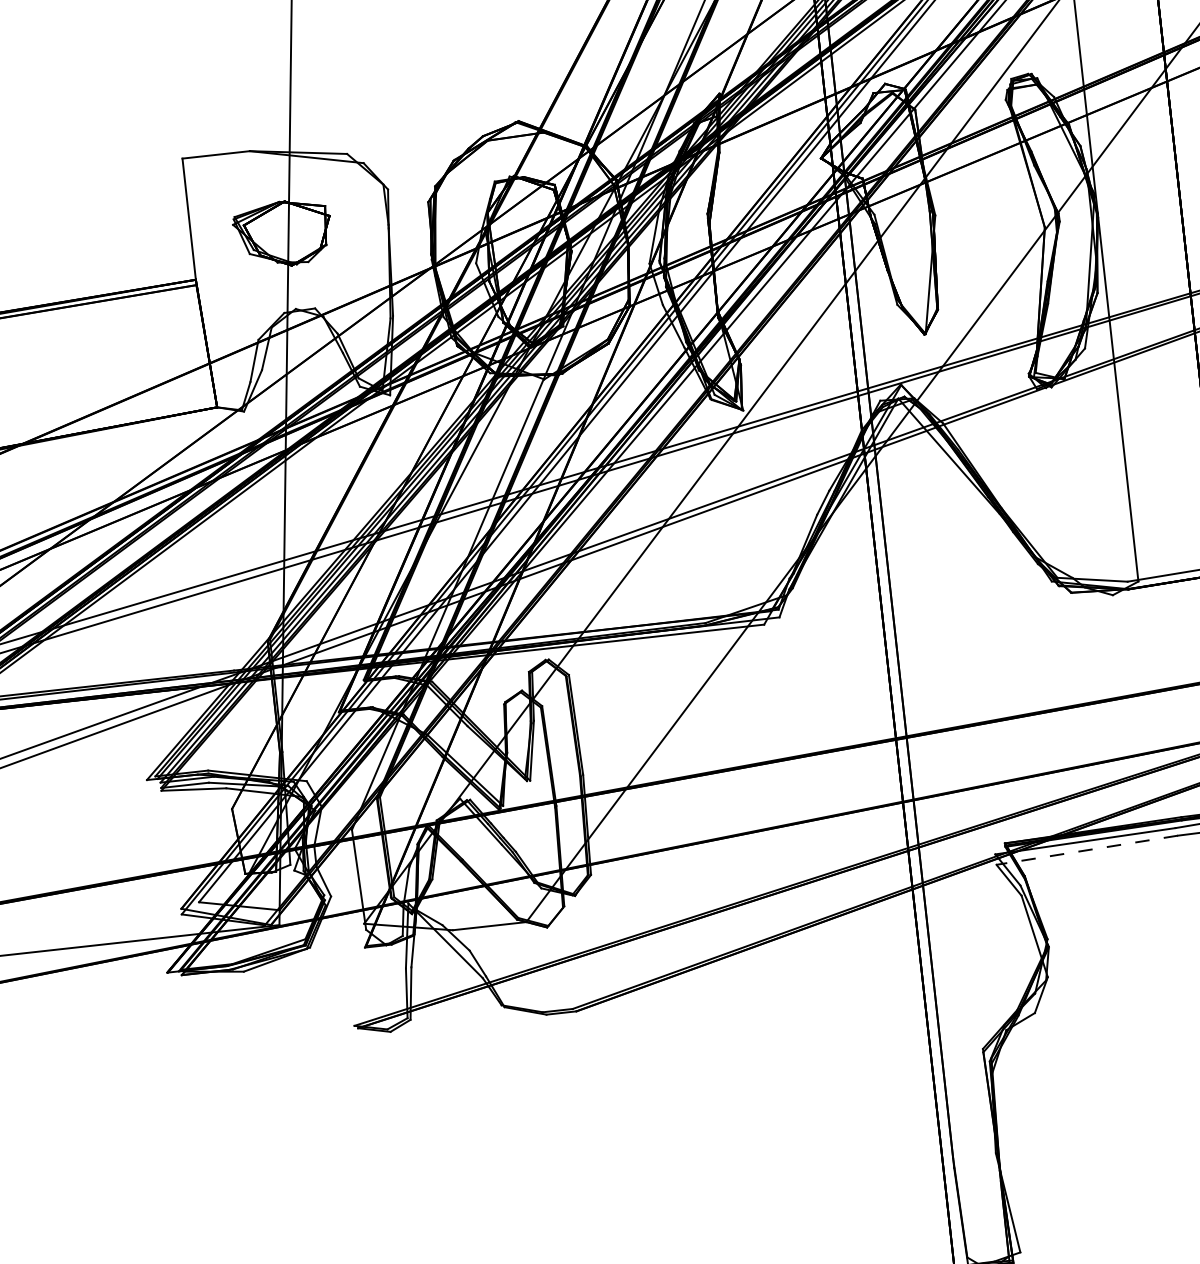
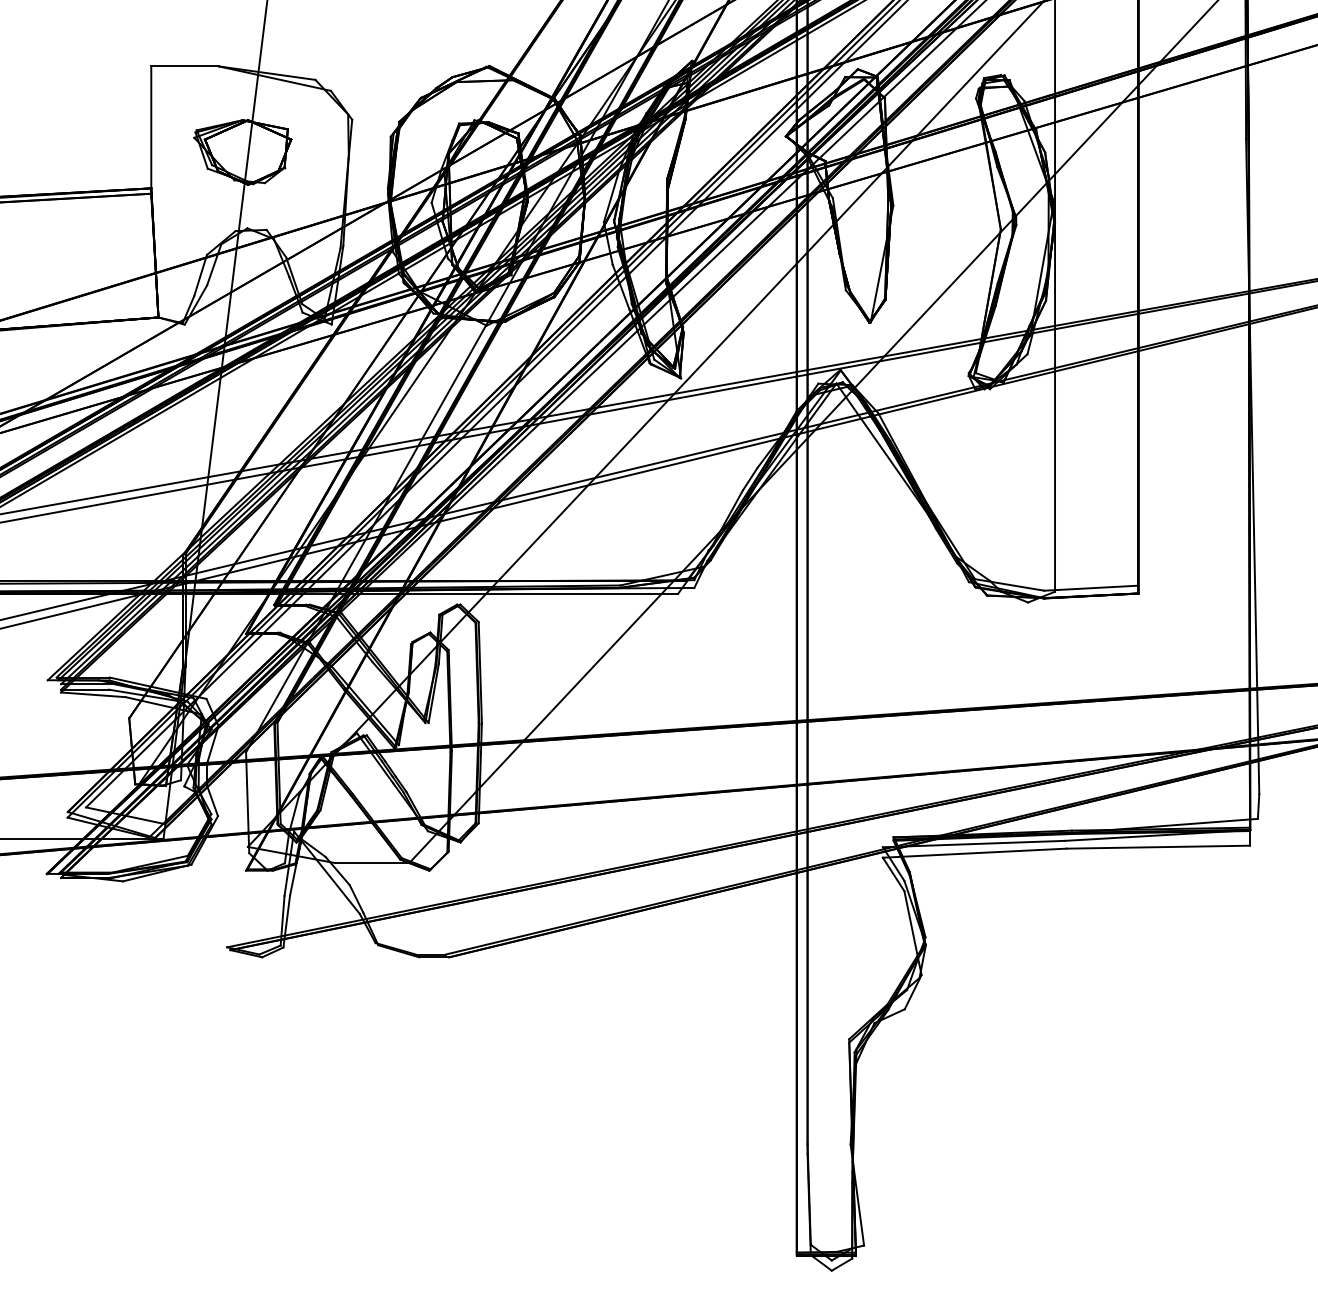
line: (1087, 850) -> (974, 853), dashed -> solid

